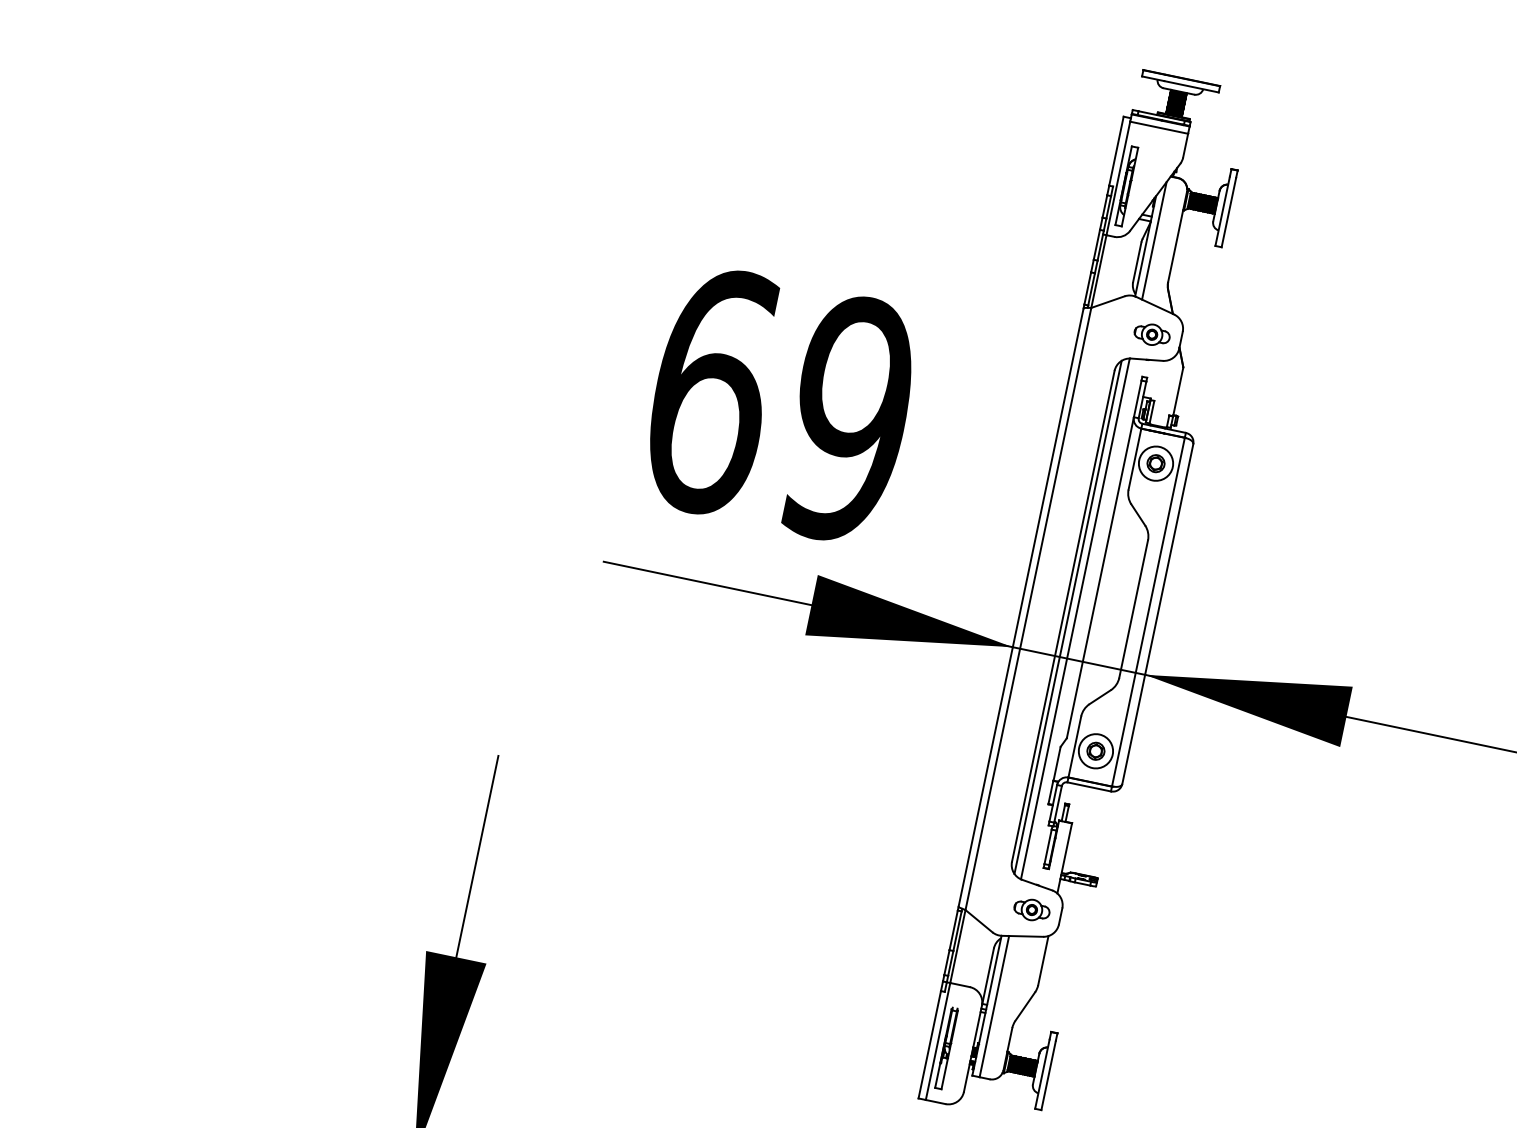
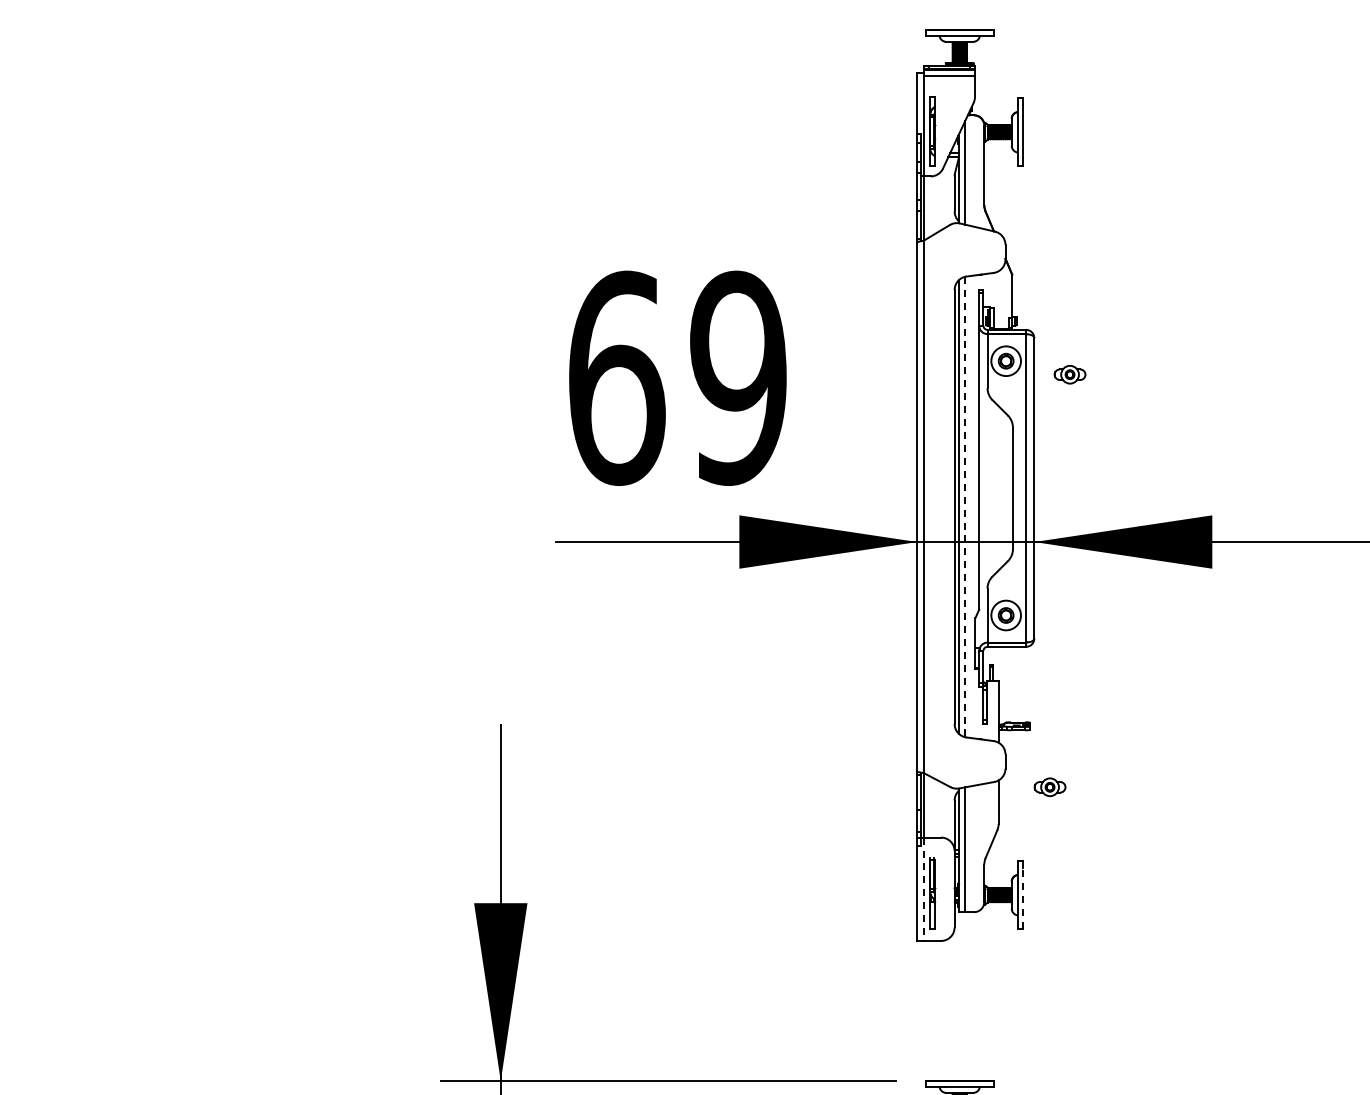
part: (1151, 334) -> (1069, 374), moved
line: (1075, 619) -> (965, 507), solid -> dashed
part: (1031, 910) -> (1049, 787), moved
line: (937, 1041) -> (923, 889), solid -> dashed
line: (1048, 1075) -> (1023, 898), solid -> dashed

